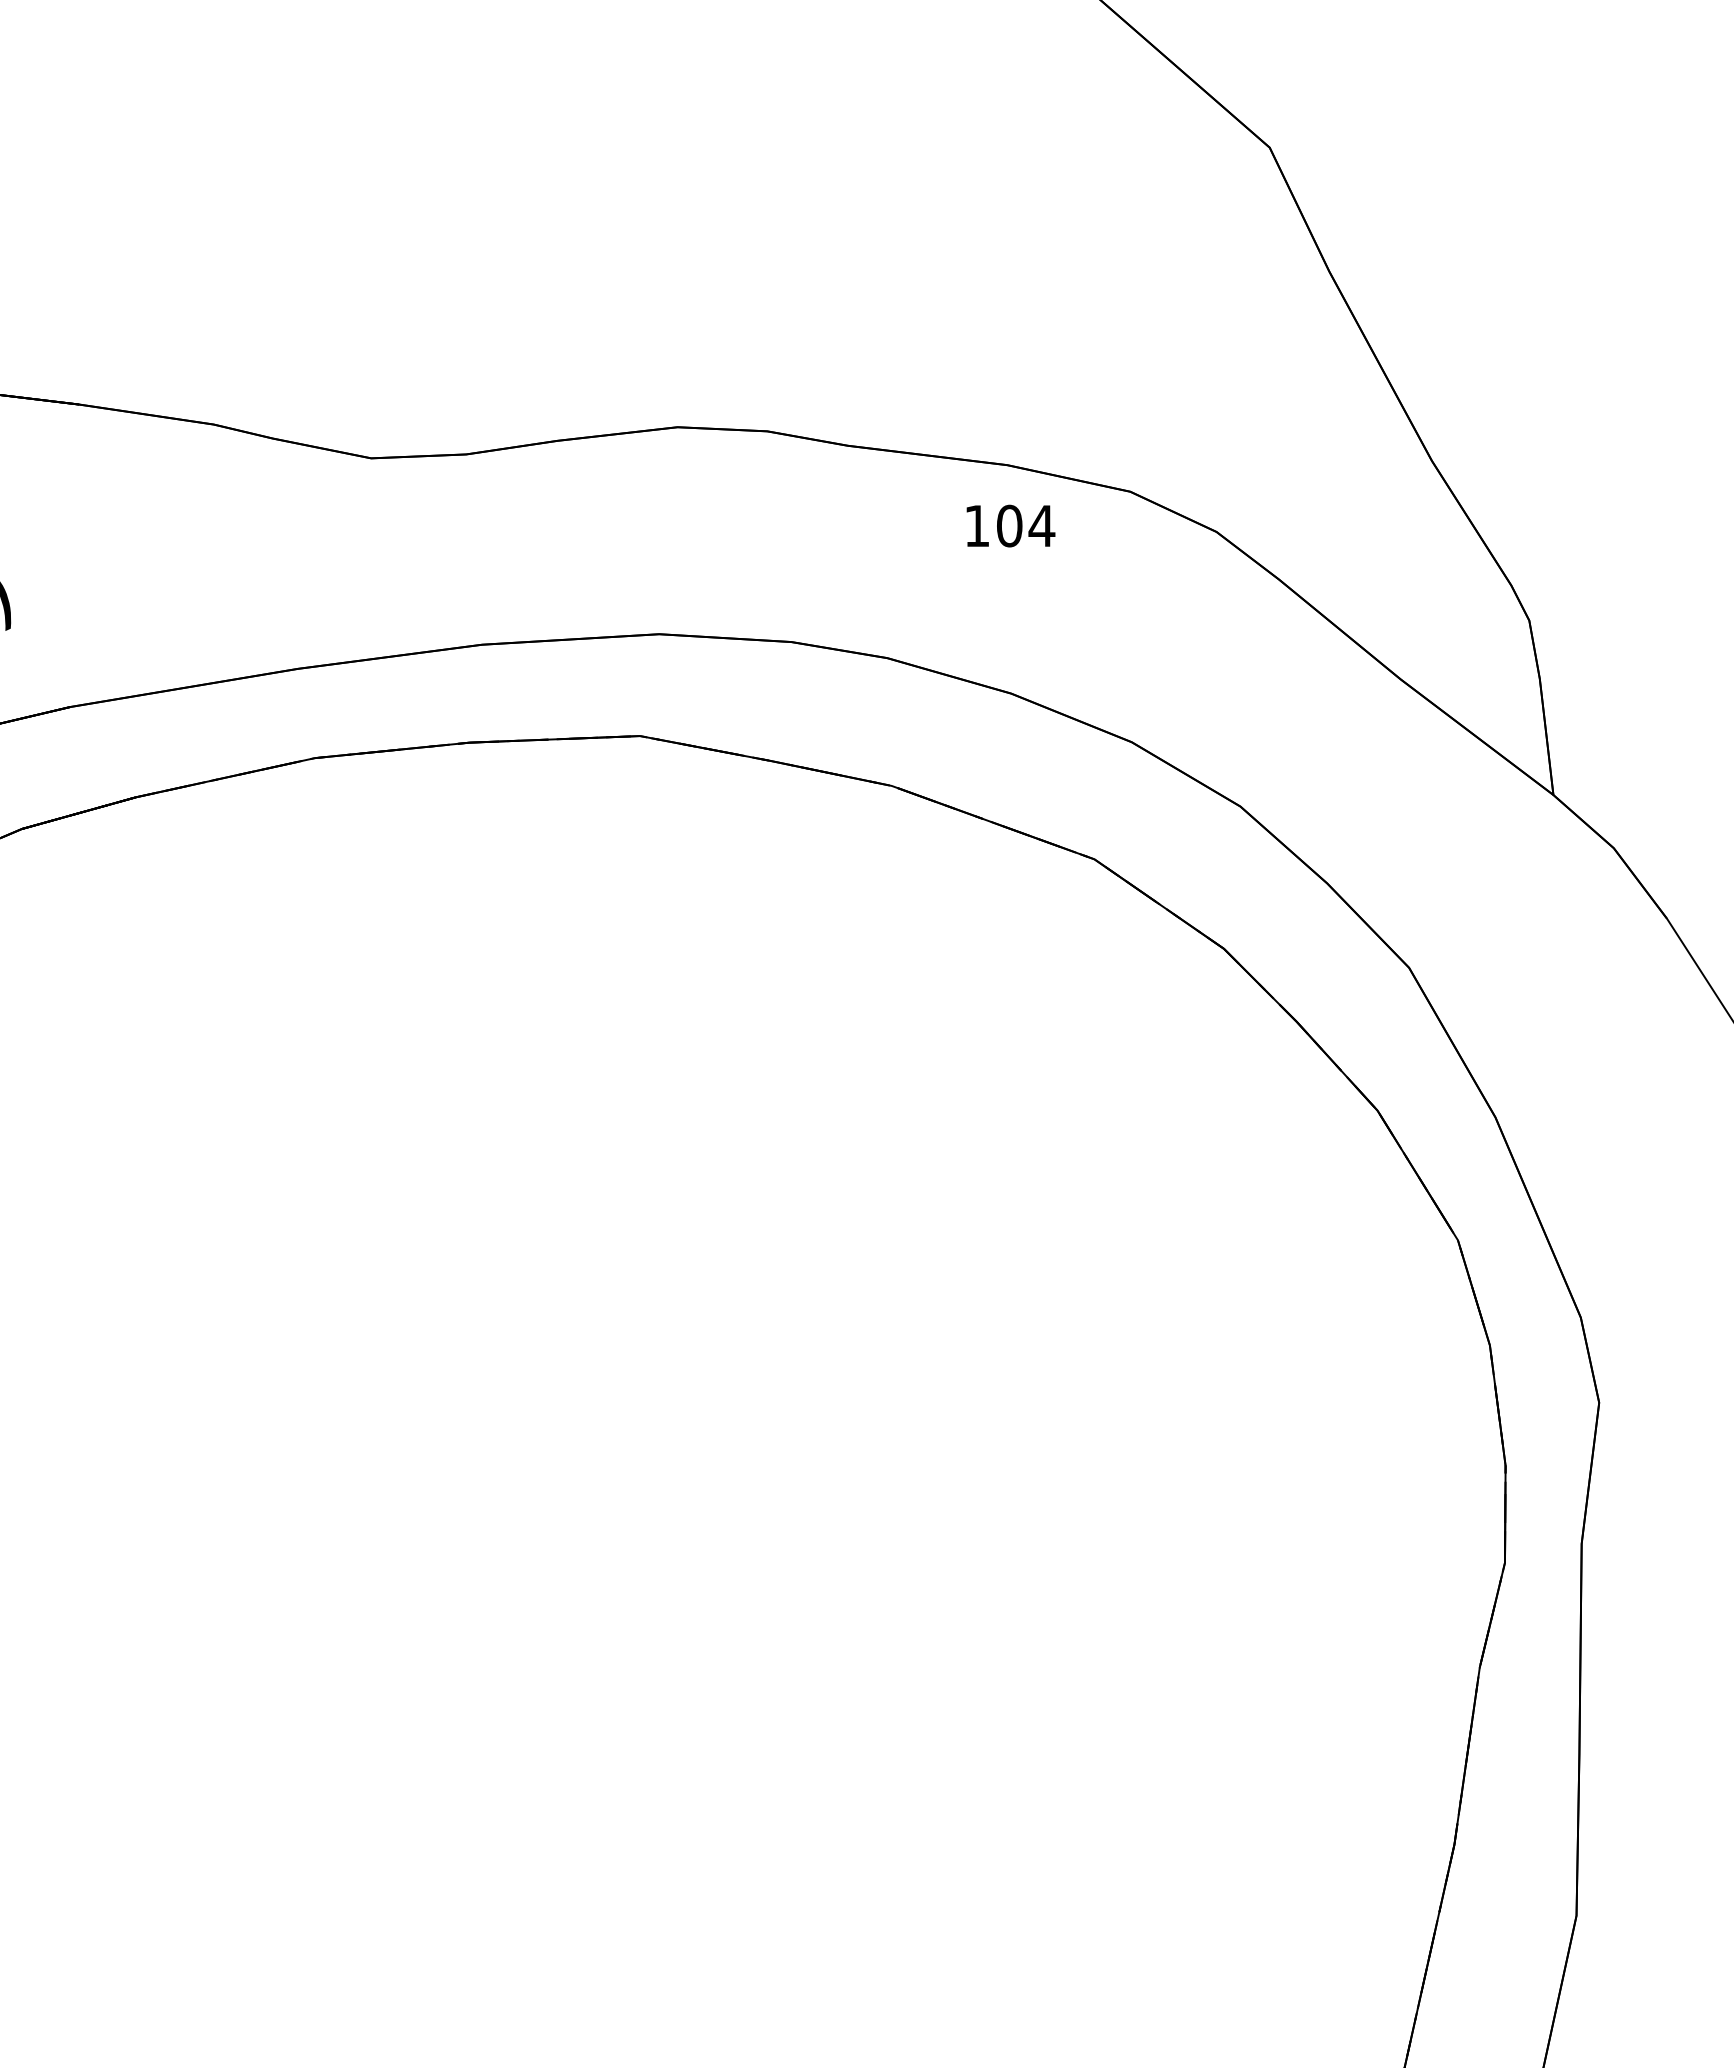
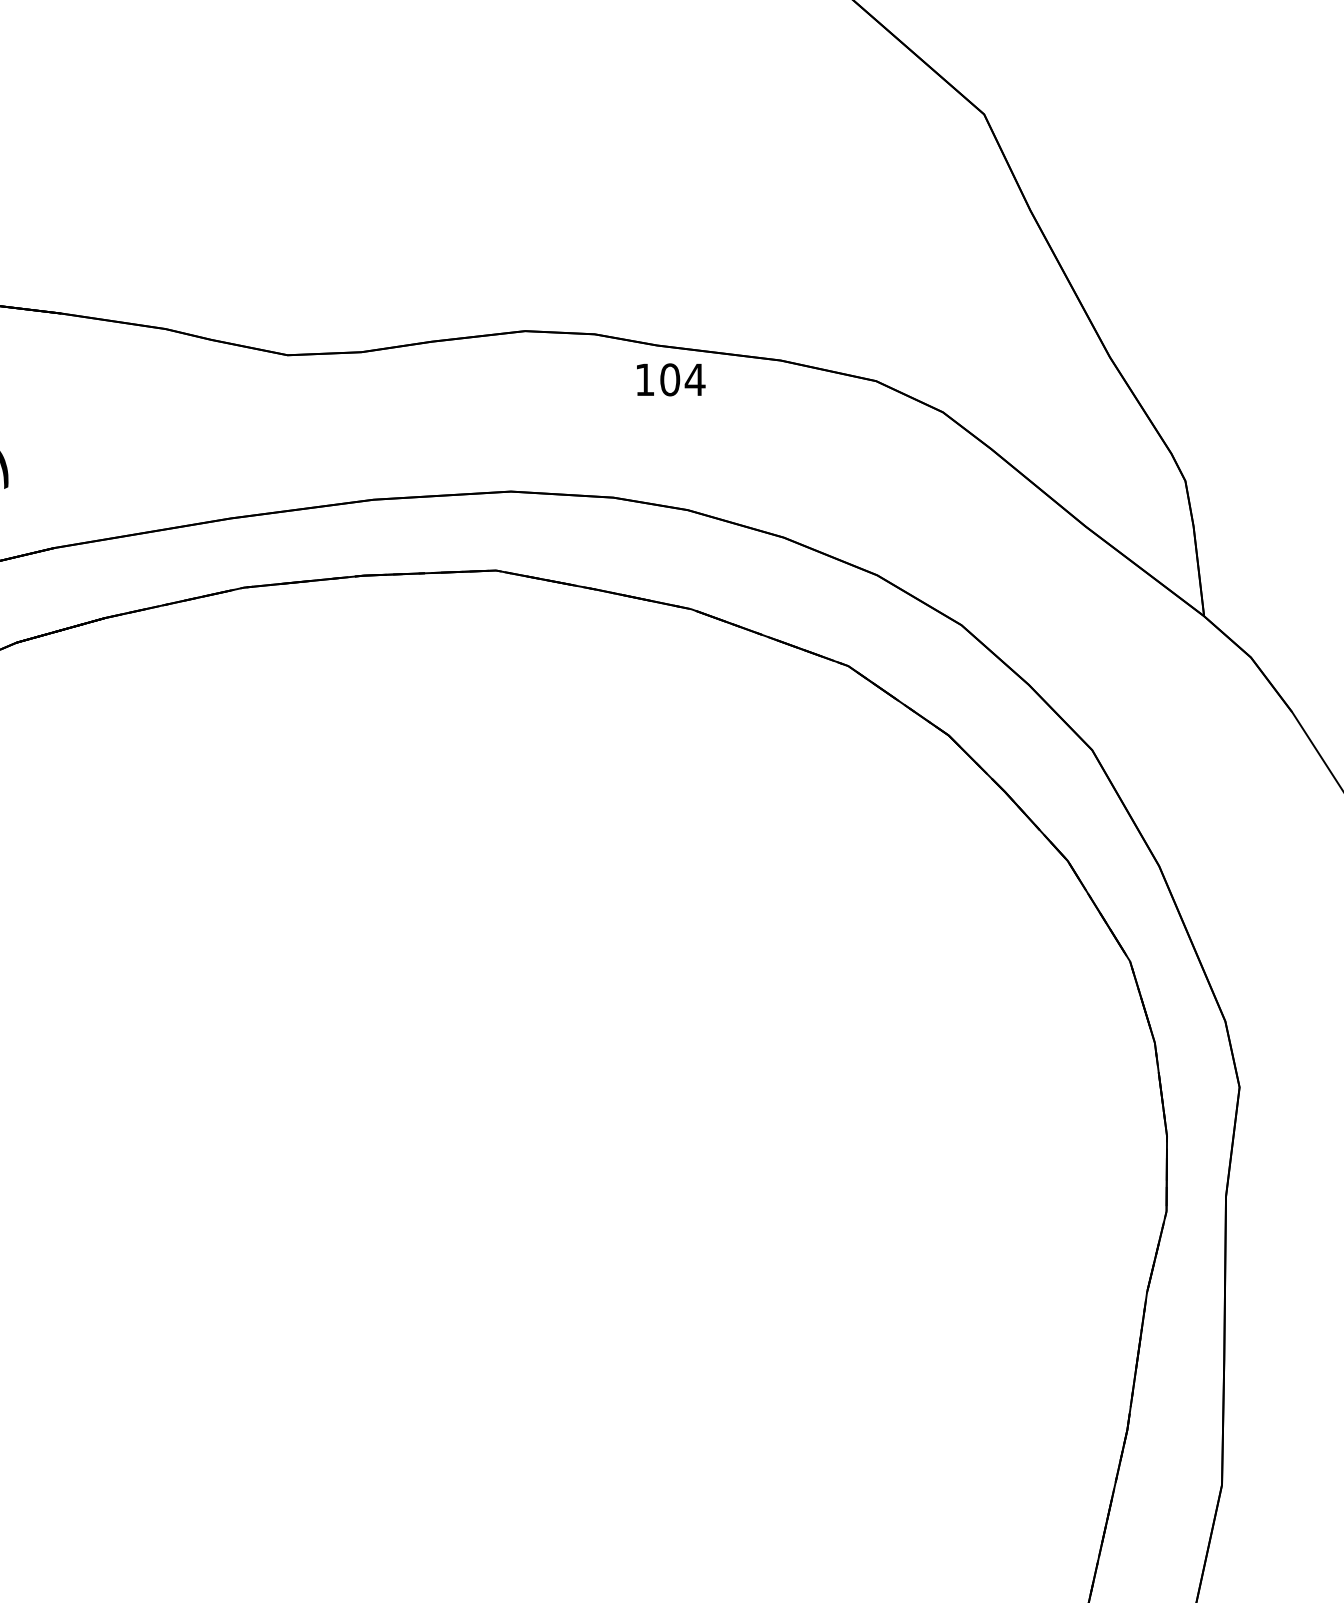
text: (1010, 525) -> (670, 379), moved

